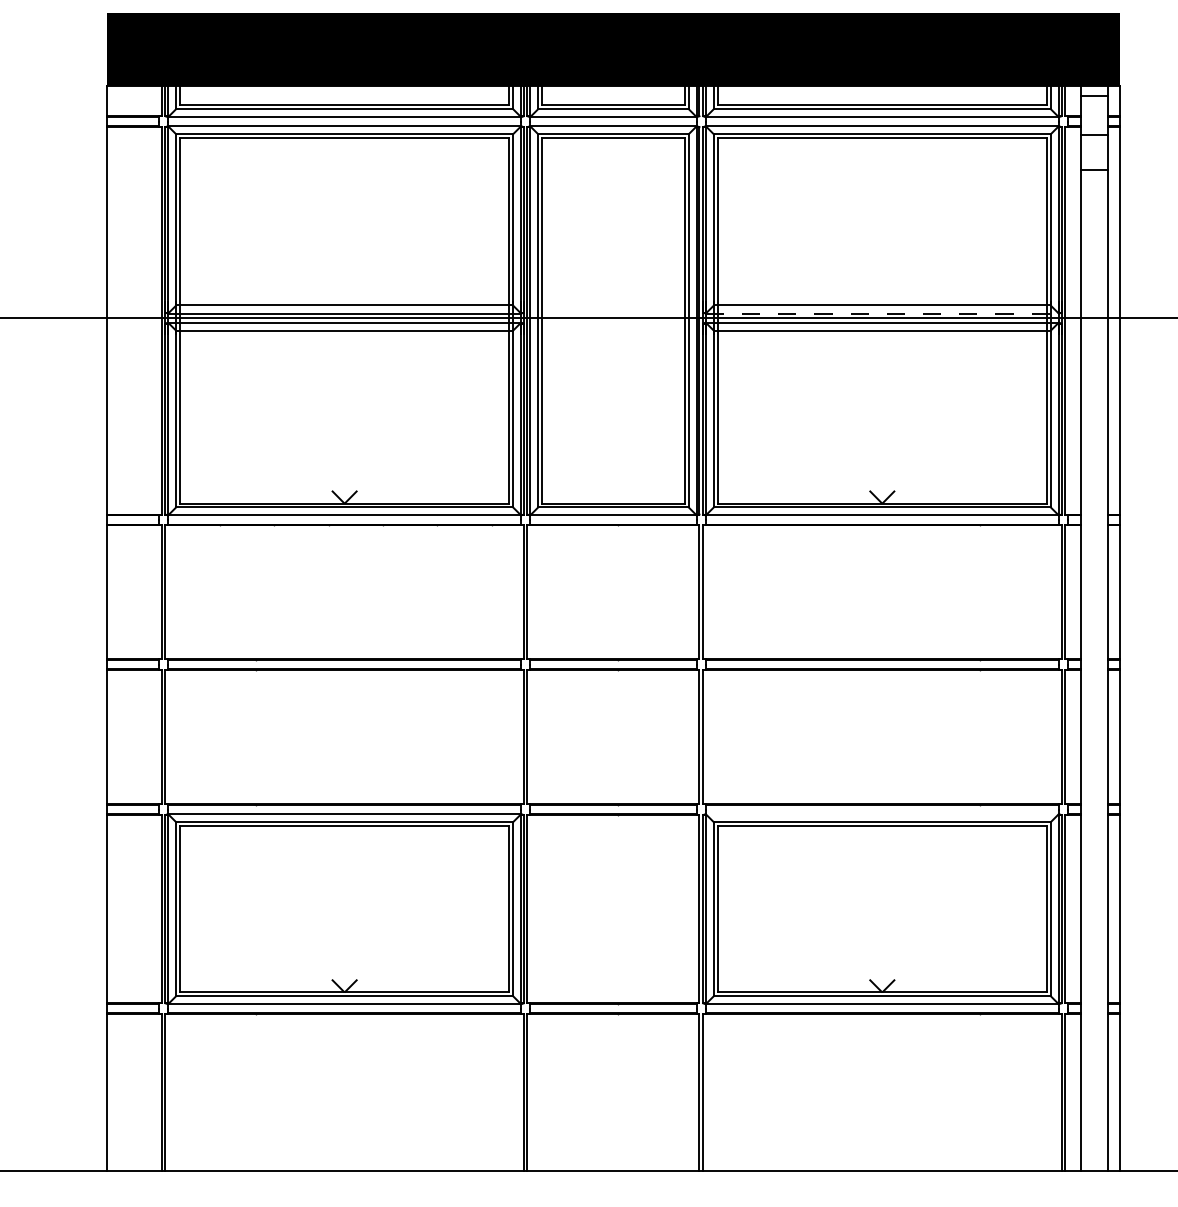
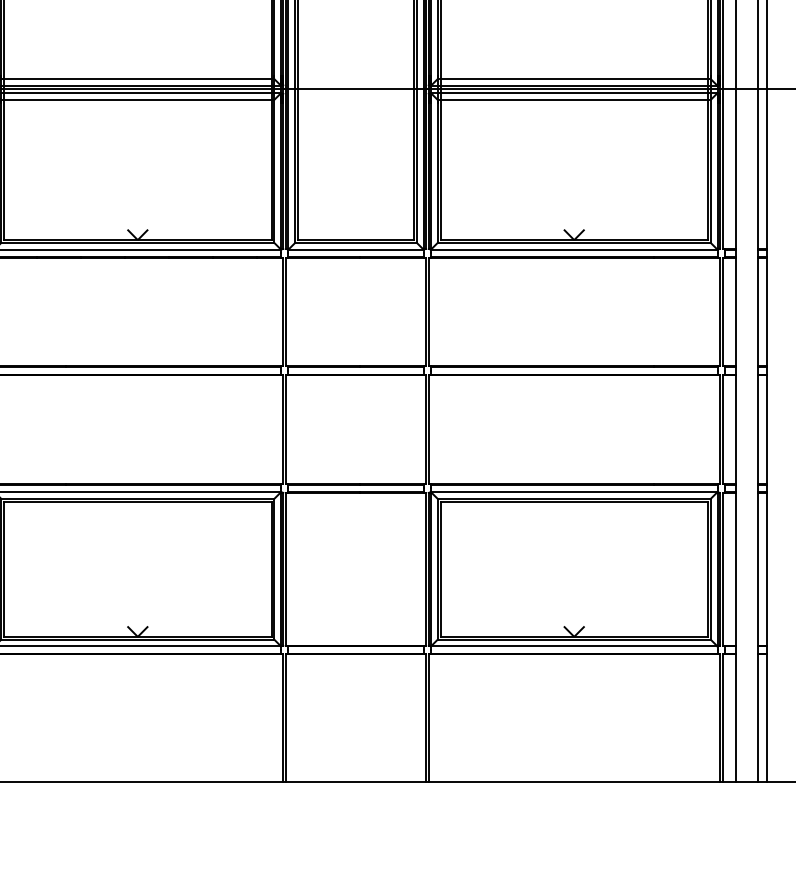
line: (882, 313) -> (574, 85), dashed -> solid
line: (881, 814) -> (573, 492), added

